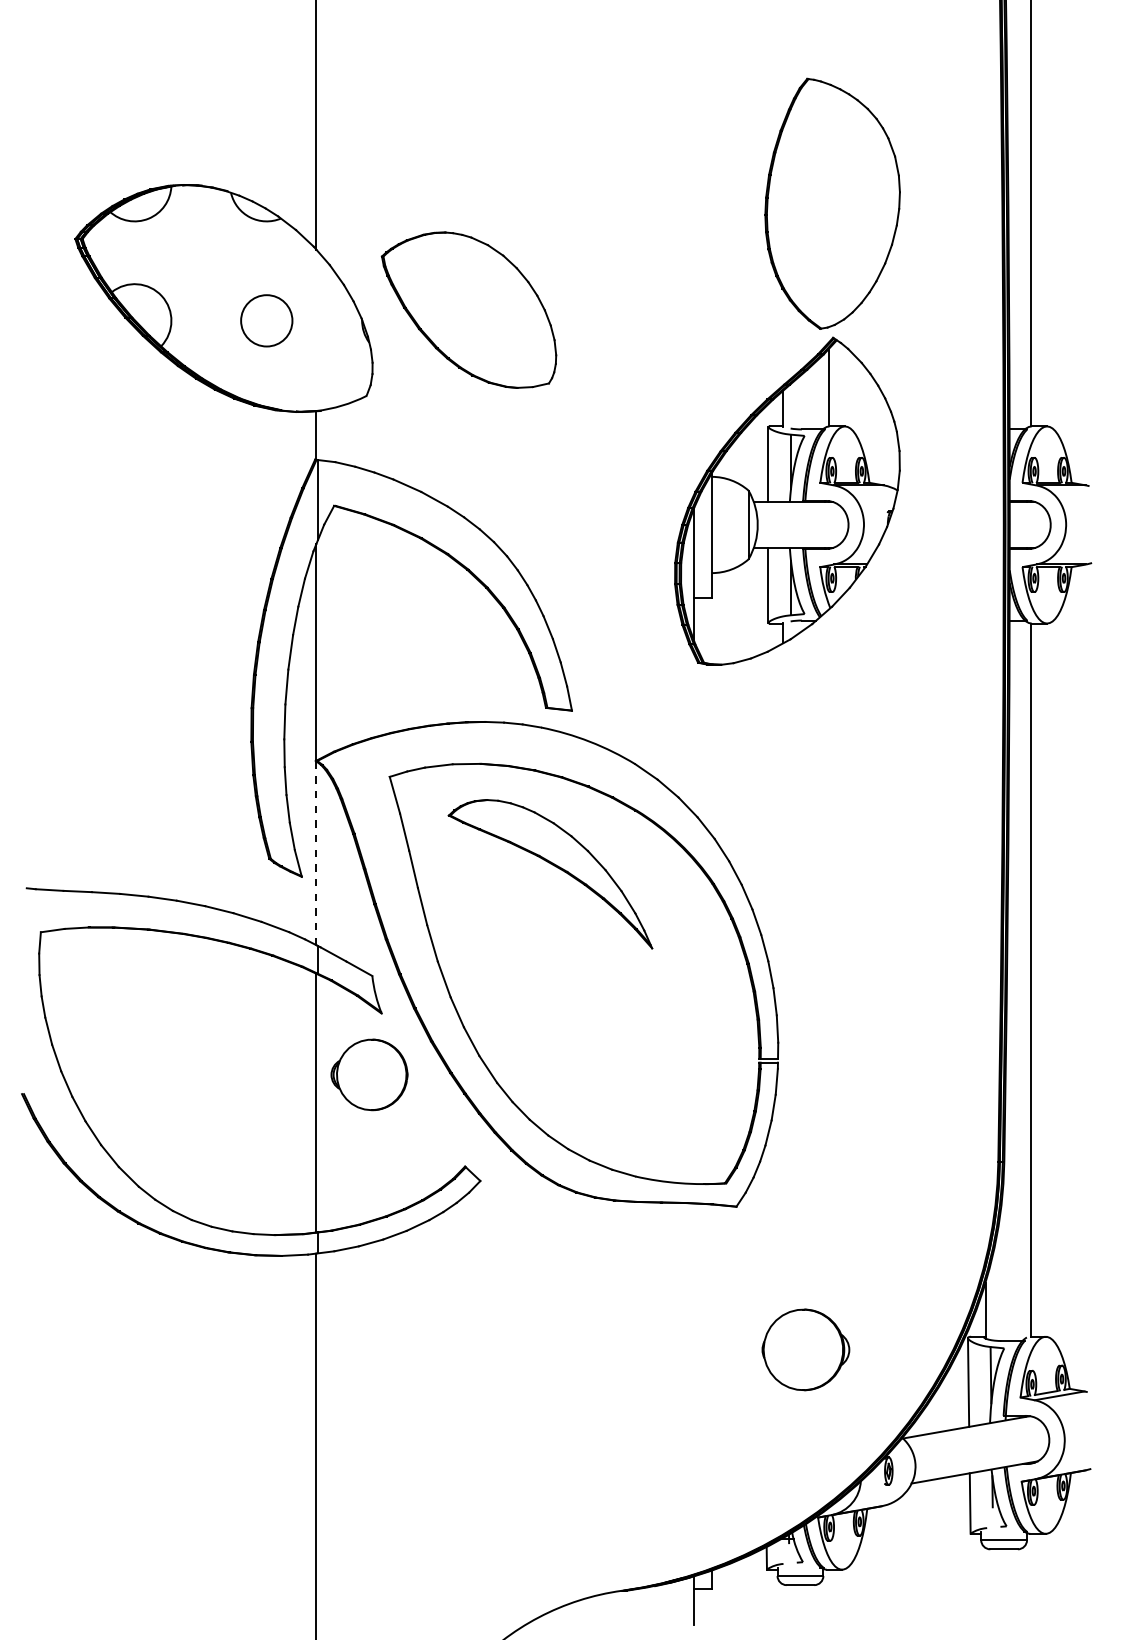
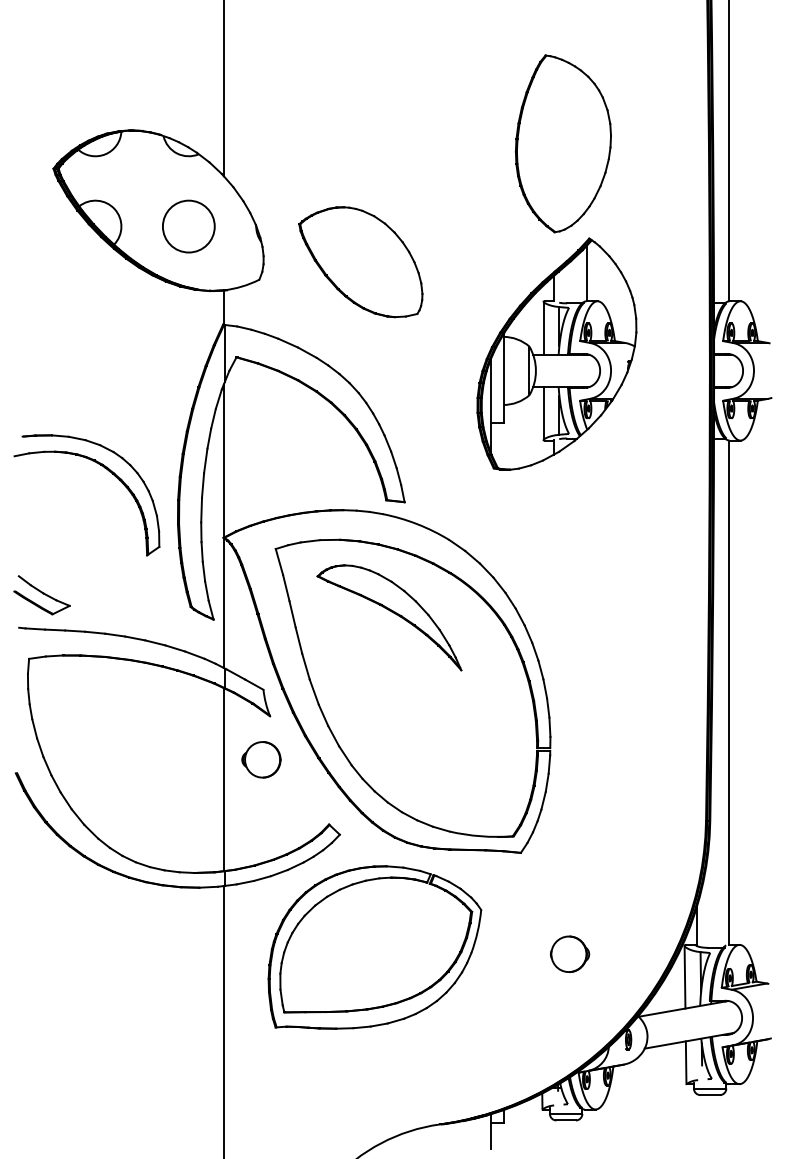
part: (832, 203) -> (563, 143), moved
part: (468, 309) -> (360, 261), moved
circle: (266, 320) -> (188, 226), size x1.43
part: (151, 665) -> (107, 470), added
part: (58, 842) -> (41, 595), added
line: (316, 853) -> (223, 603), dashed -> solid
part: (369, 1075) -> (261, 760), size x0.71
part: (529, 1340) -> (374, 947), added
part: (805, 1350) -> (569, 954), size x0.62

